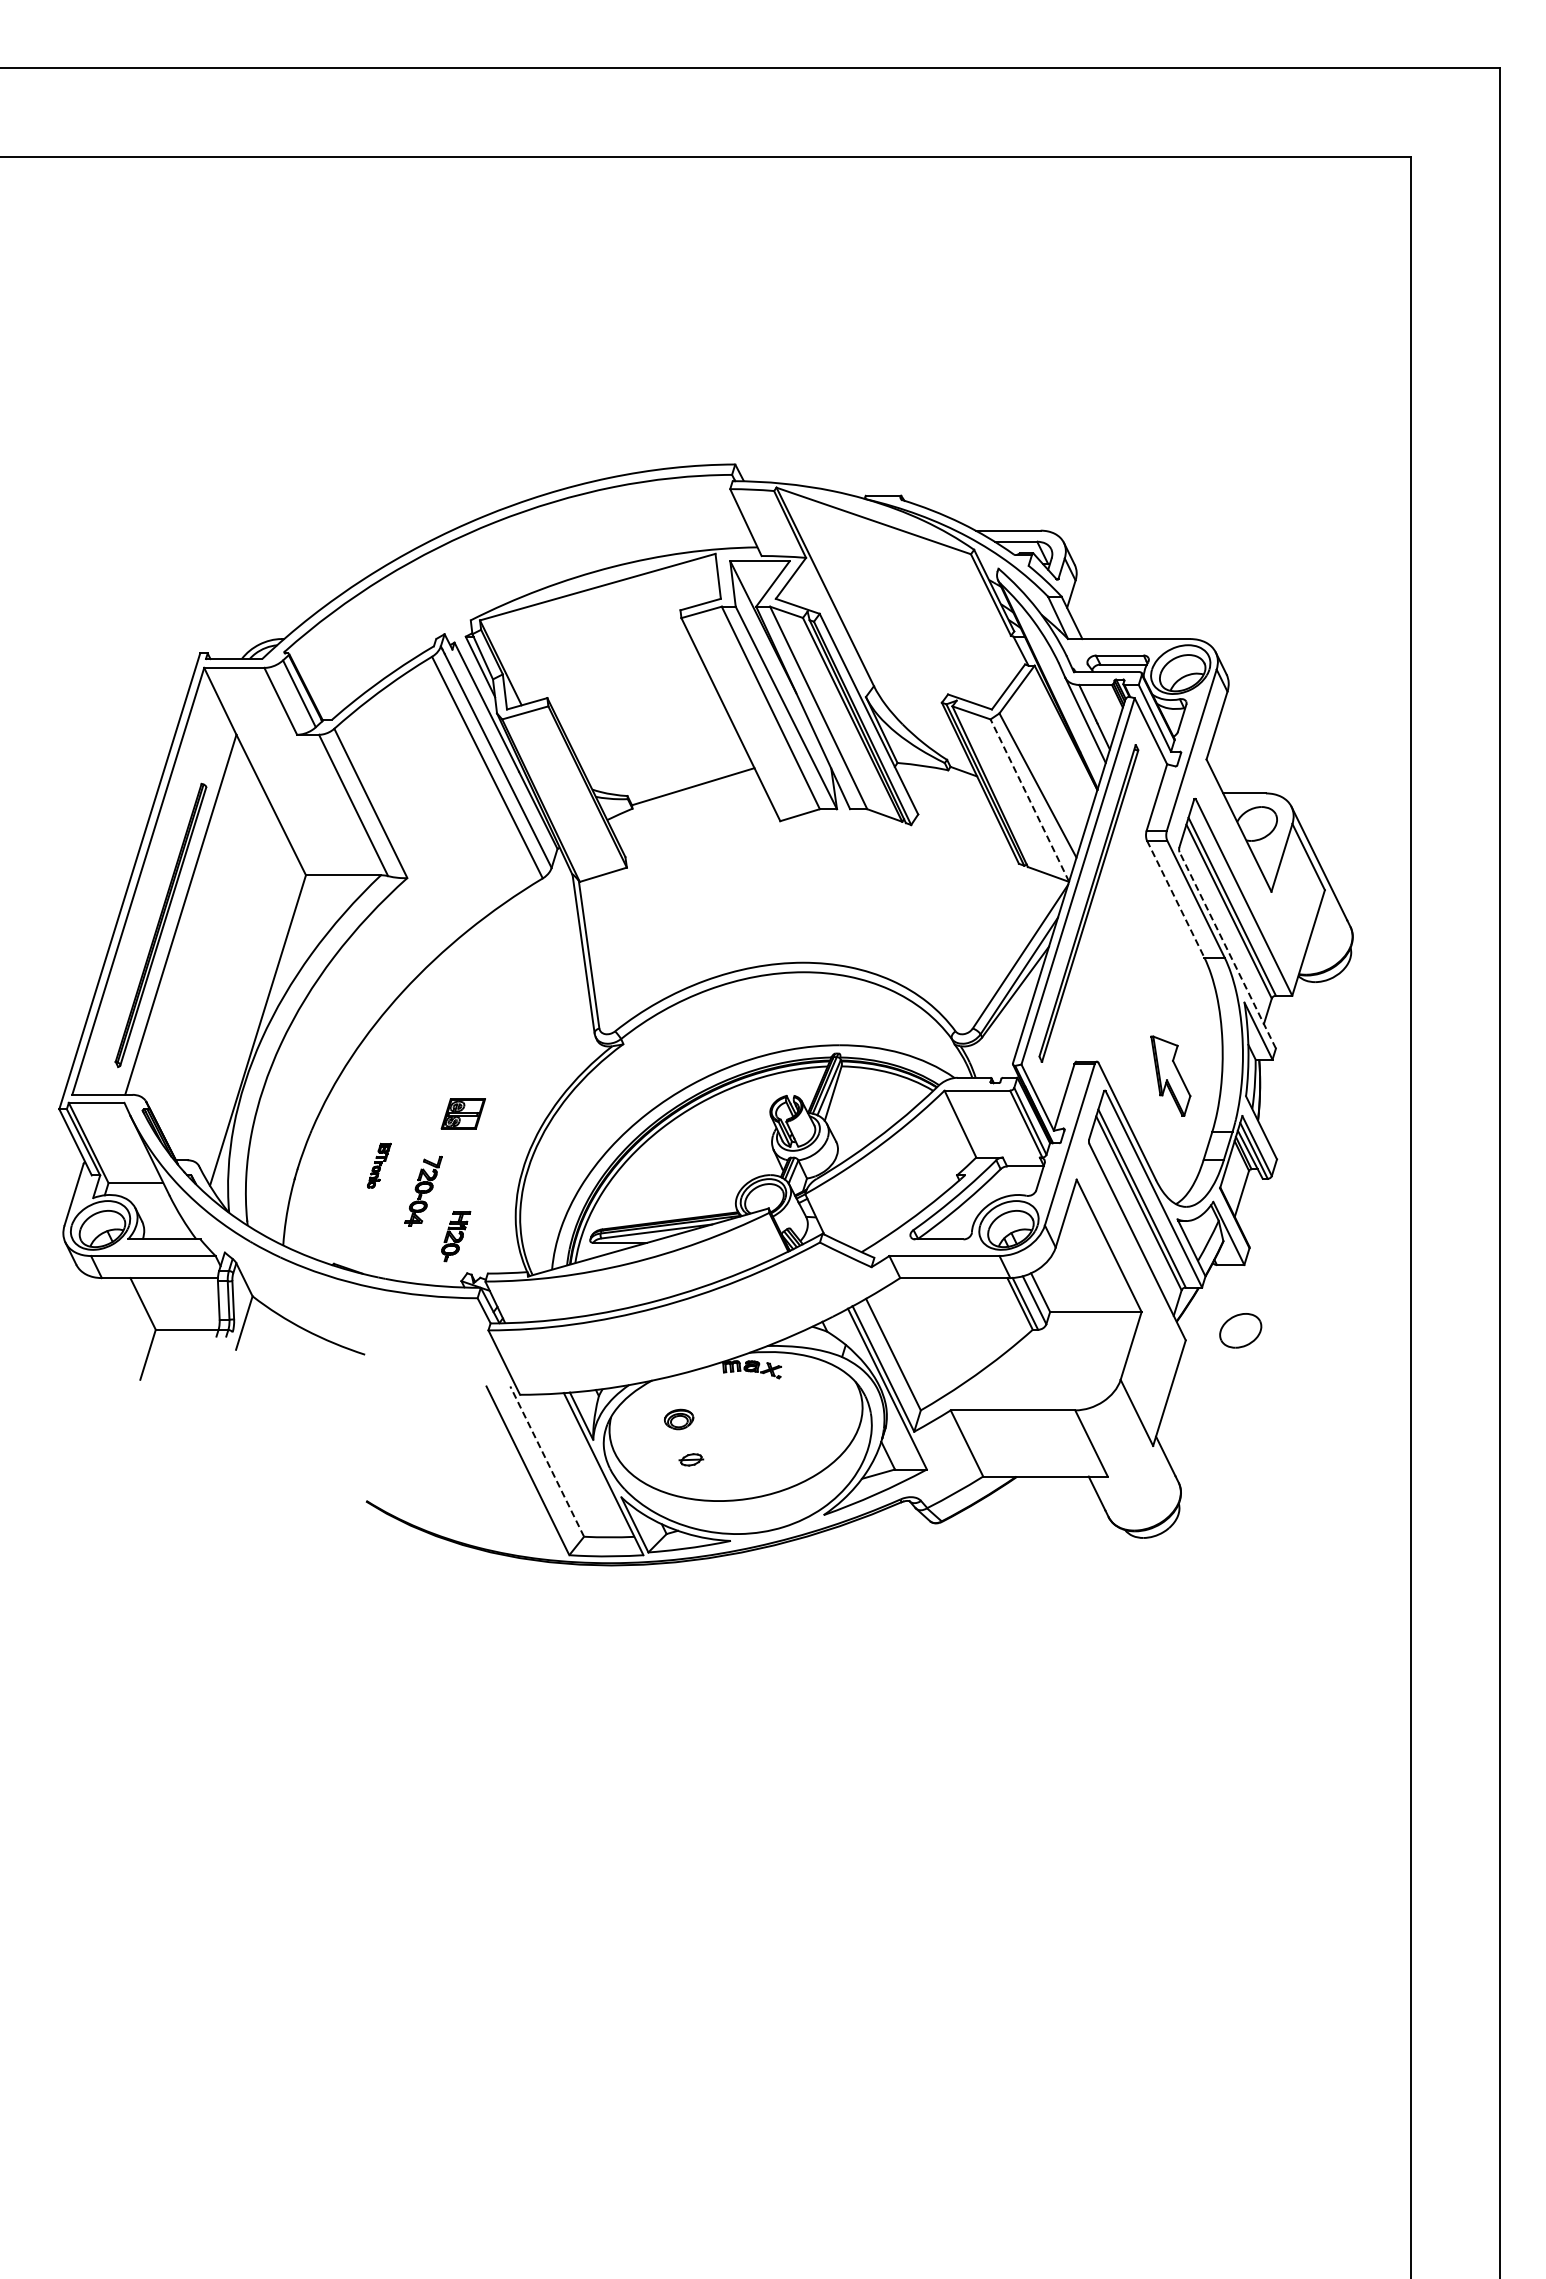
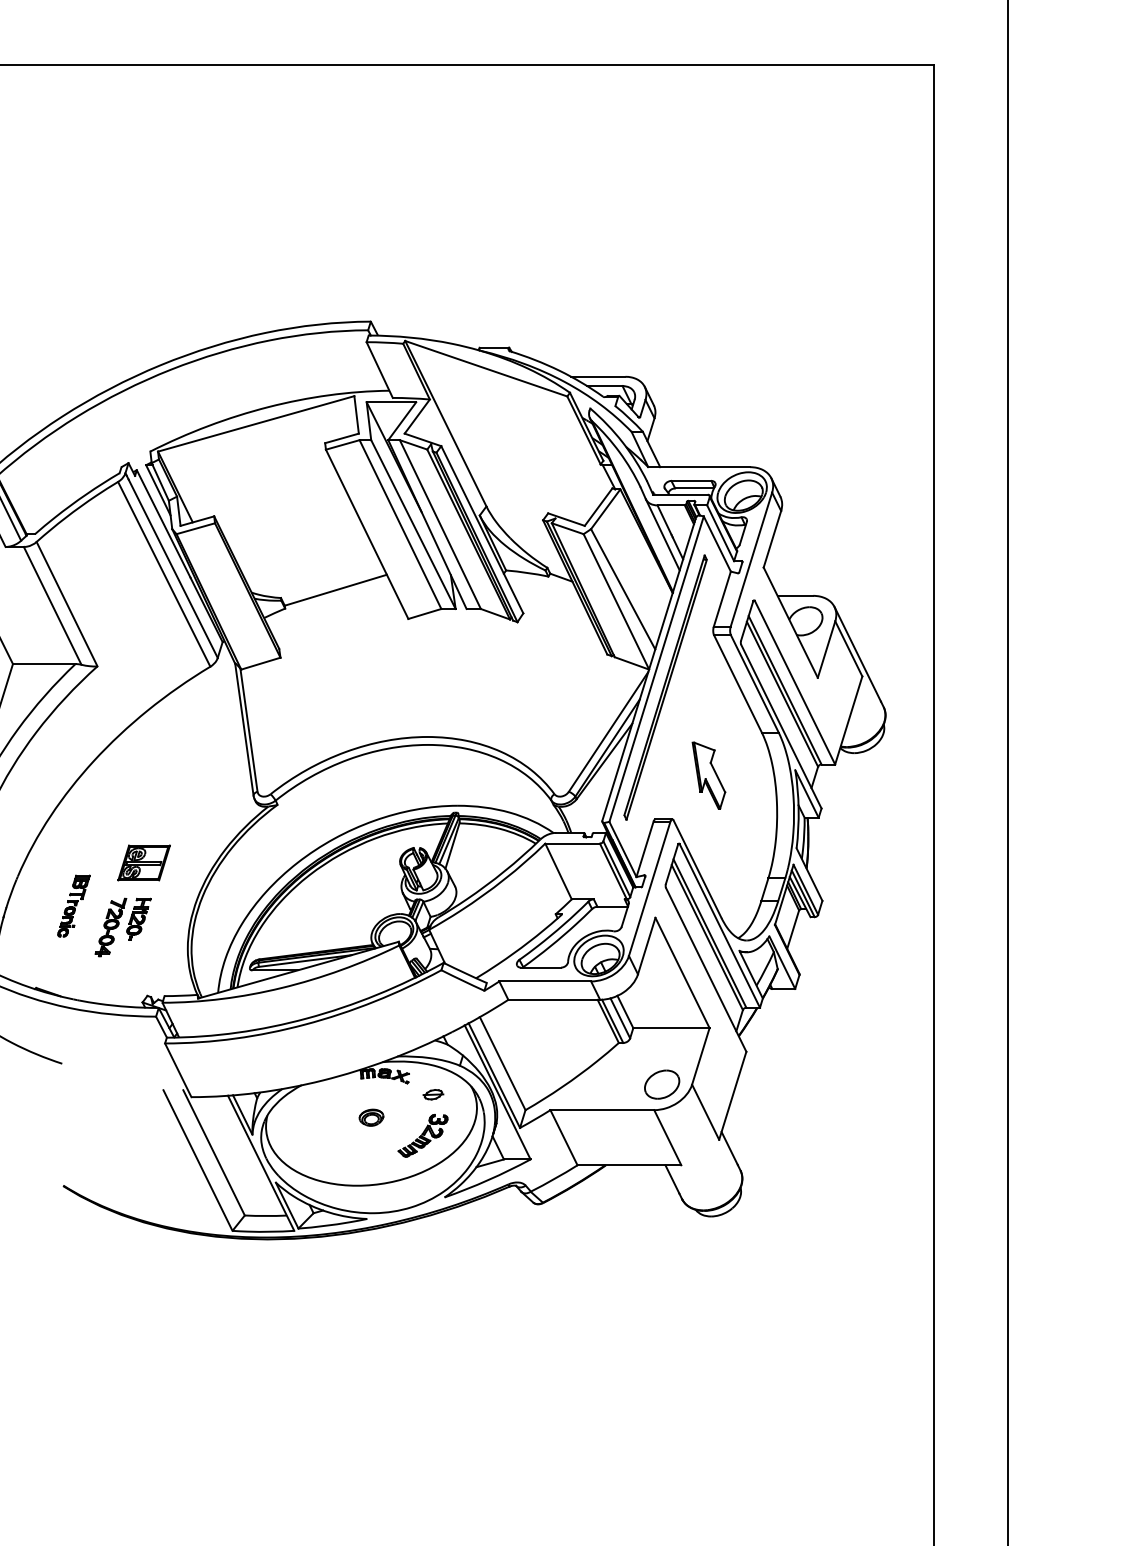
line: (1029, 800) -> (616, 601), dashed -> solid
line: (1175, 899) -> (737, 684), dashed -> solid
line: (1227, 949) -> (781, 725), dashed -> solid
part: (1170, 1075) -> (708, 775), moved
part: (463, 1113) -> (144, 862), size x1.43
part: (379, 1165) -> (74, 906), size x1.67
part: (456, 1236) -> (139, 919), moved
part: (1240, 1330) -> (661, 1084), moved
part: (679, 1419) -> (371, 1117), moved
part: (797, 1441) -> (422, 1136), added
part: (691, 1459) -> (433, 1094), moved
line: (547, 1461) -> (214, 1152), dashed -> solid

